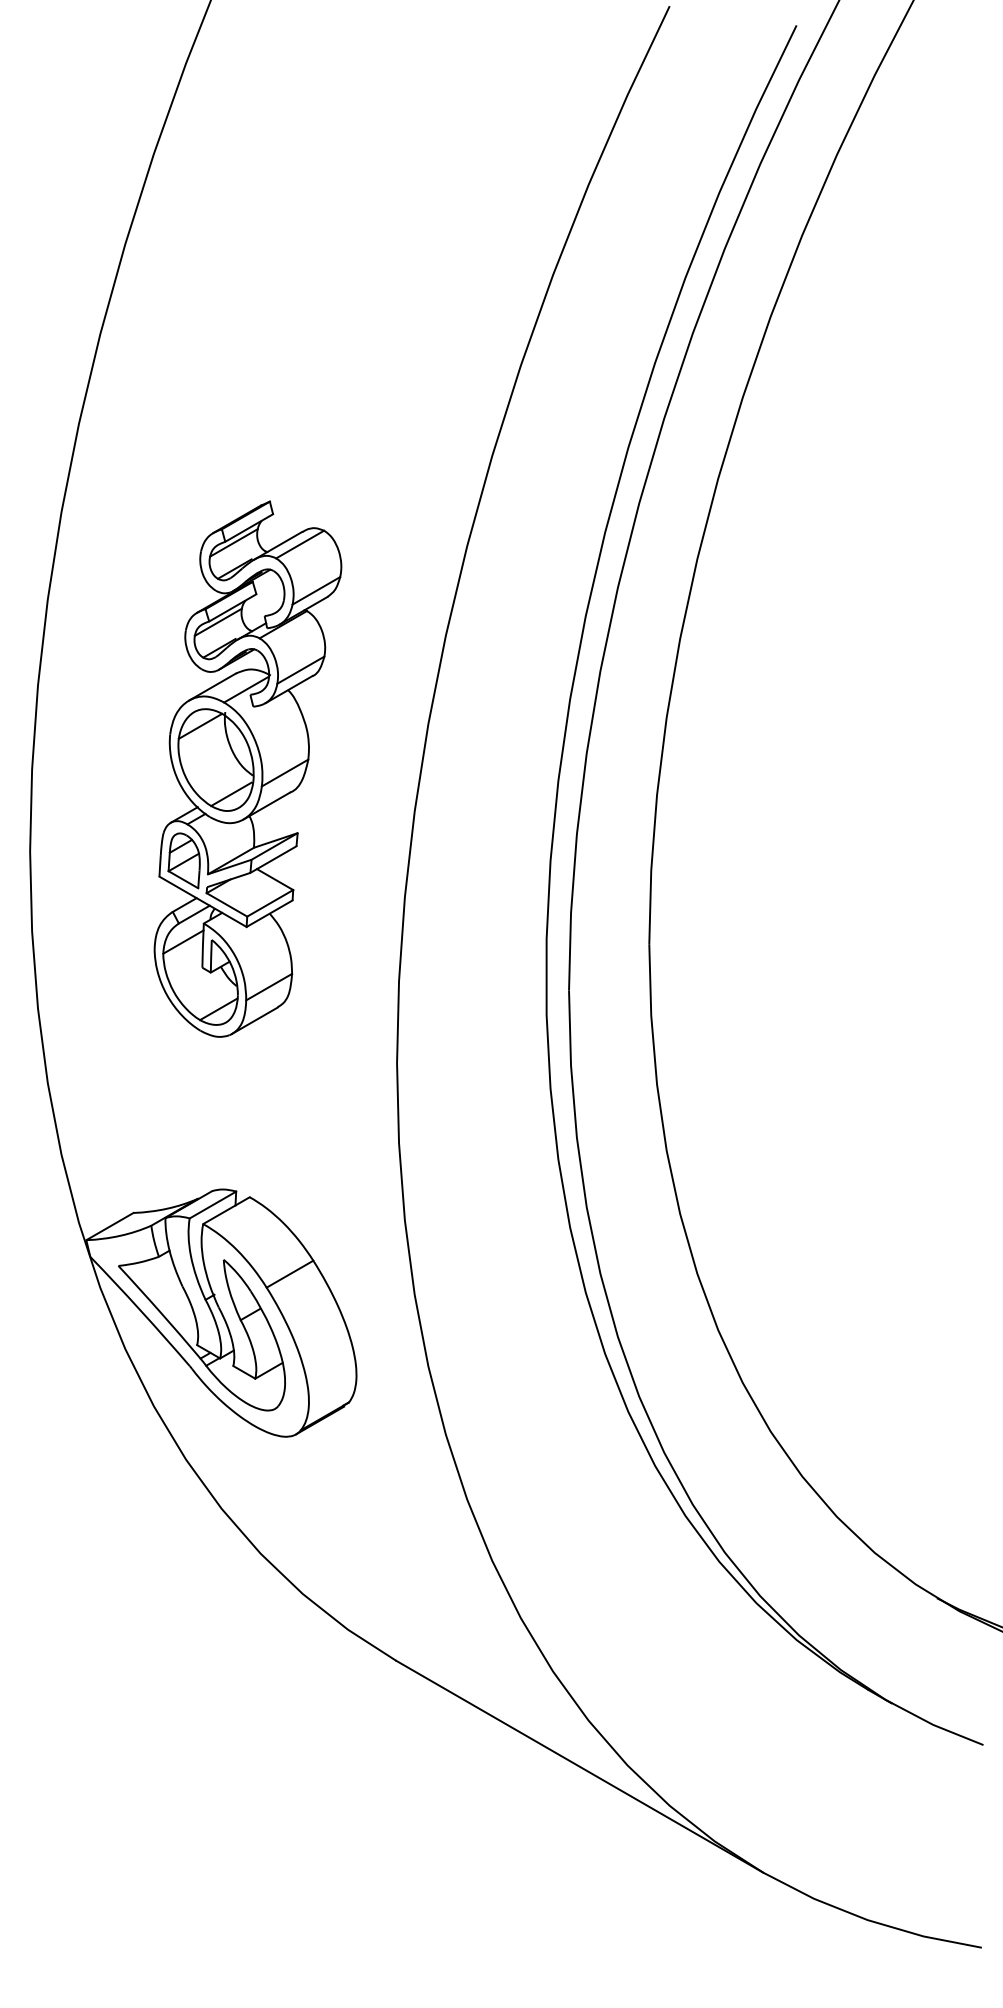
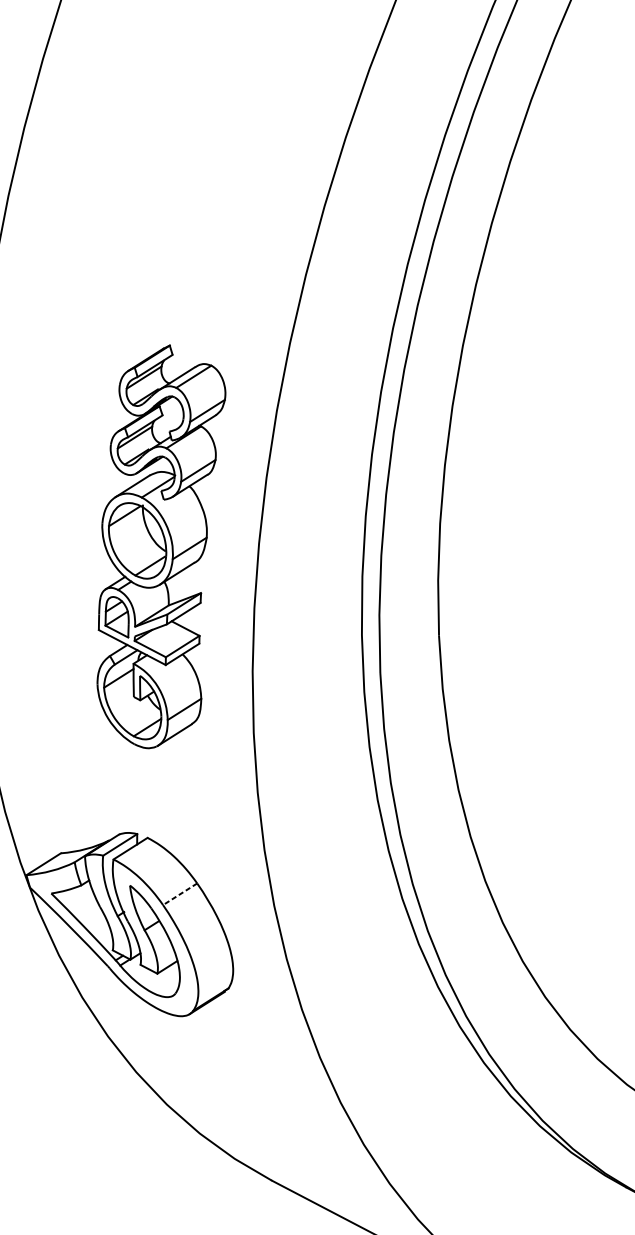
part: (247, 768) -> (161, 546), moved
line: (290, 1274) -> (180, 894), solid -> dashed

